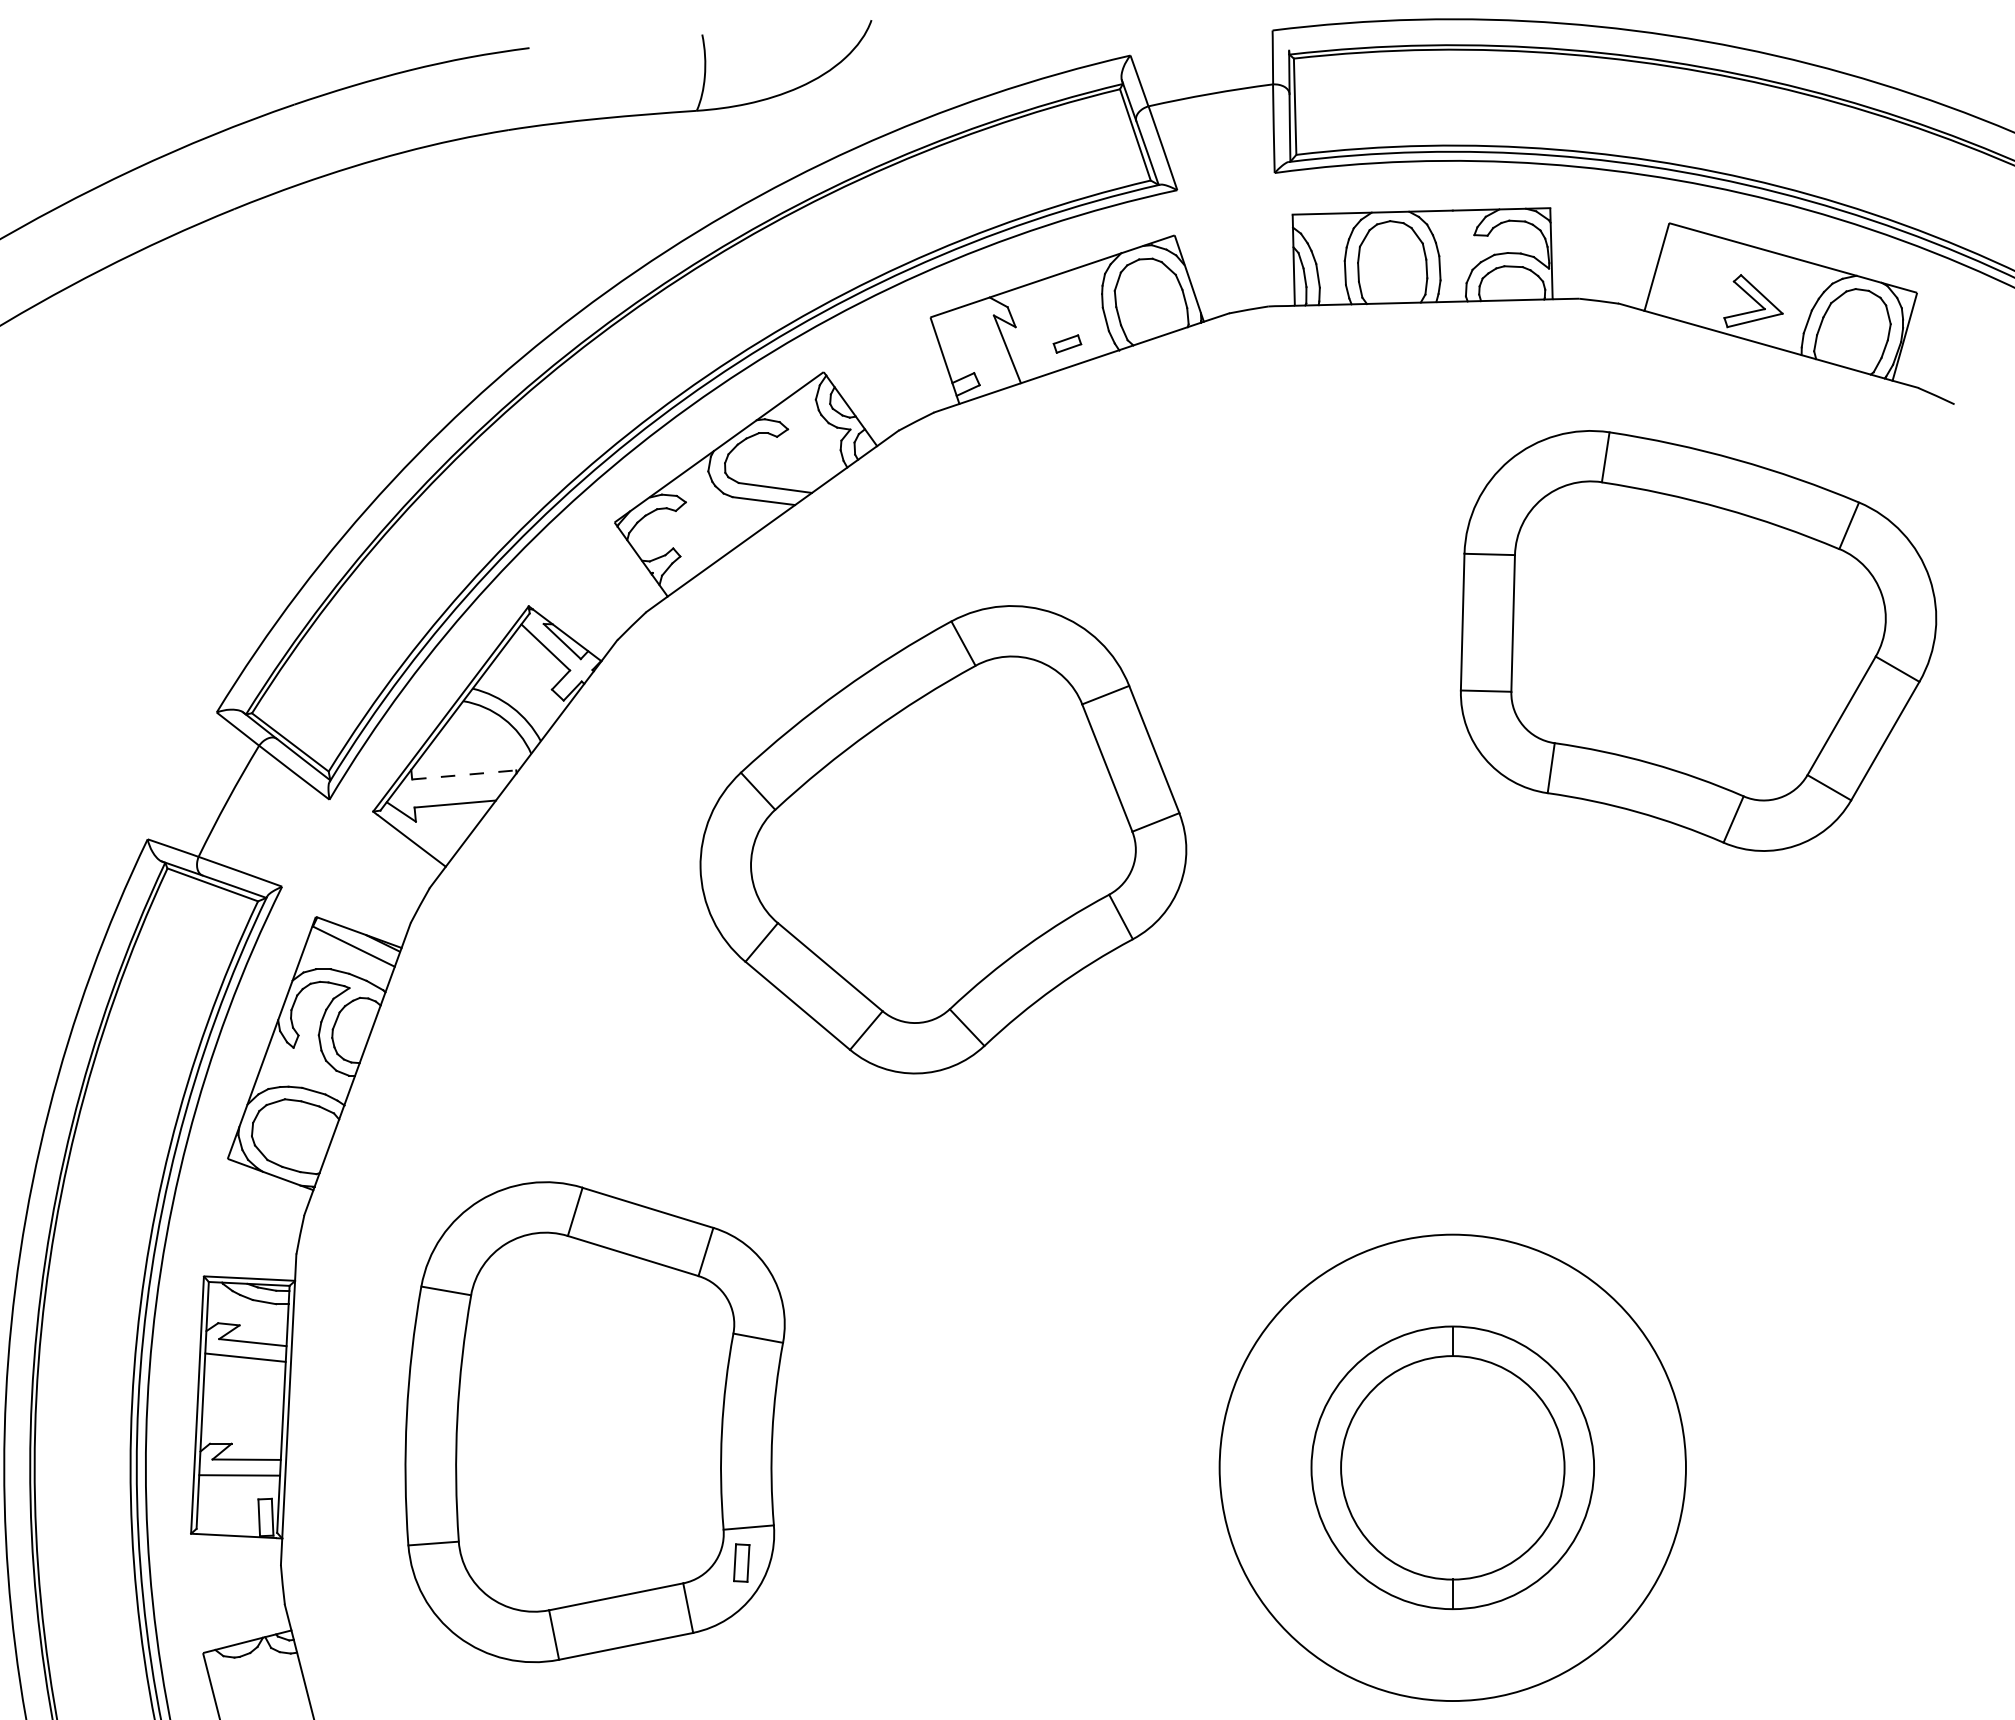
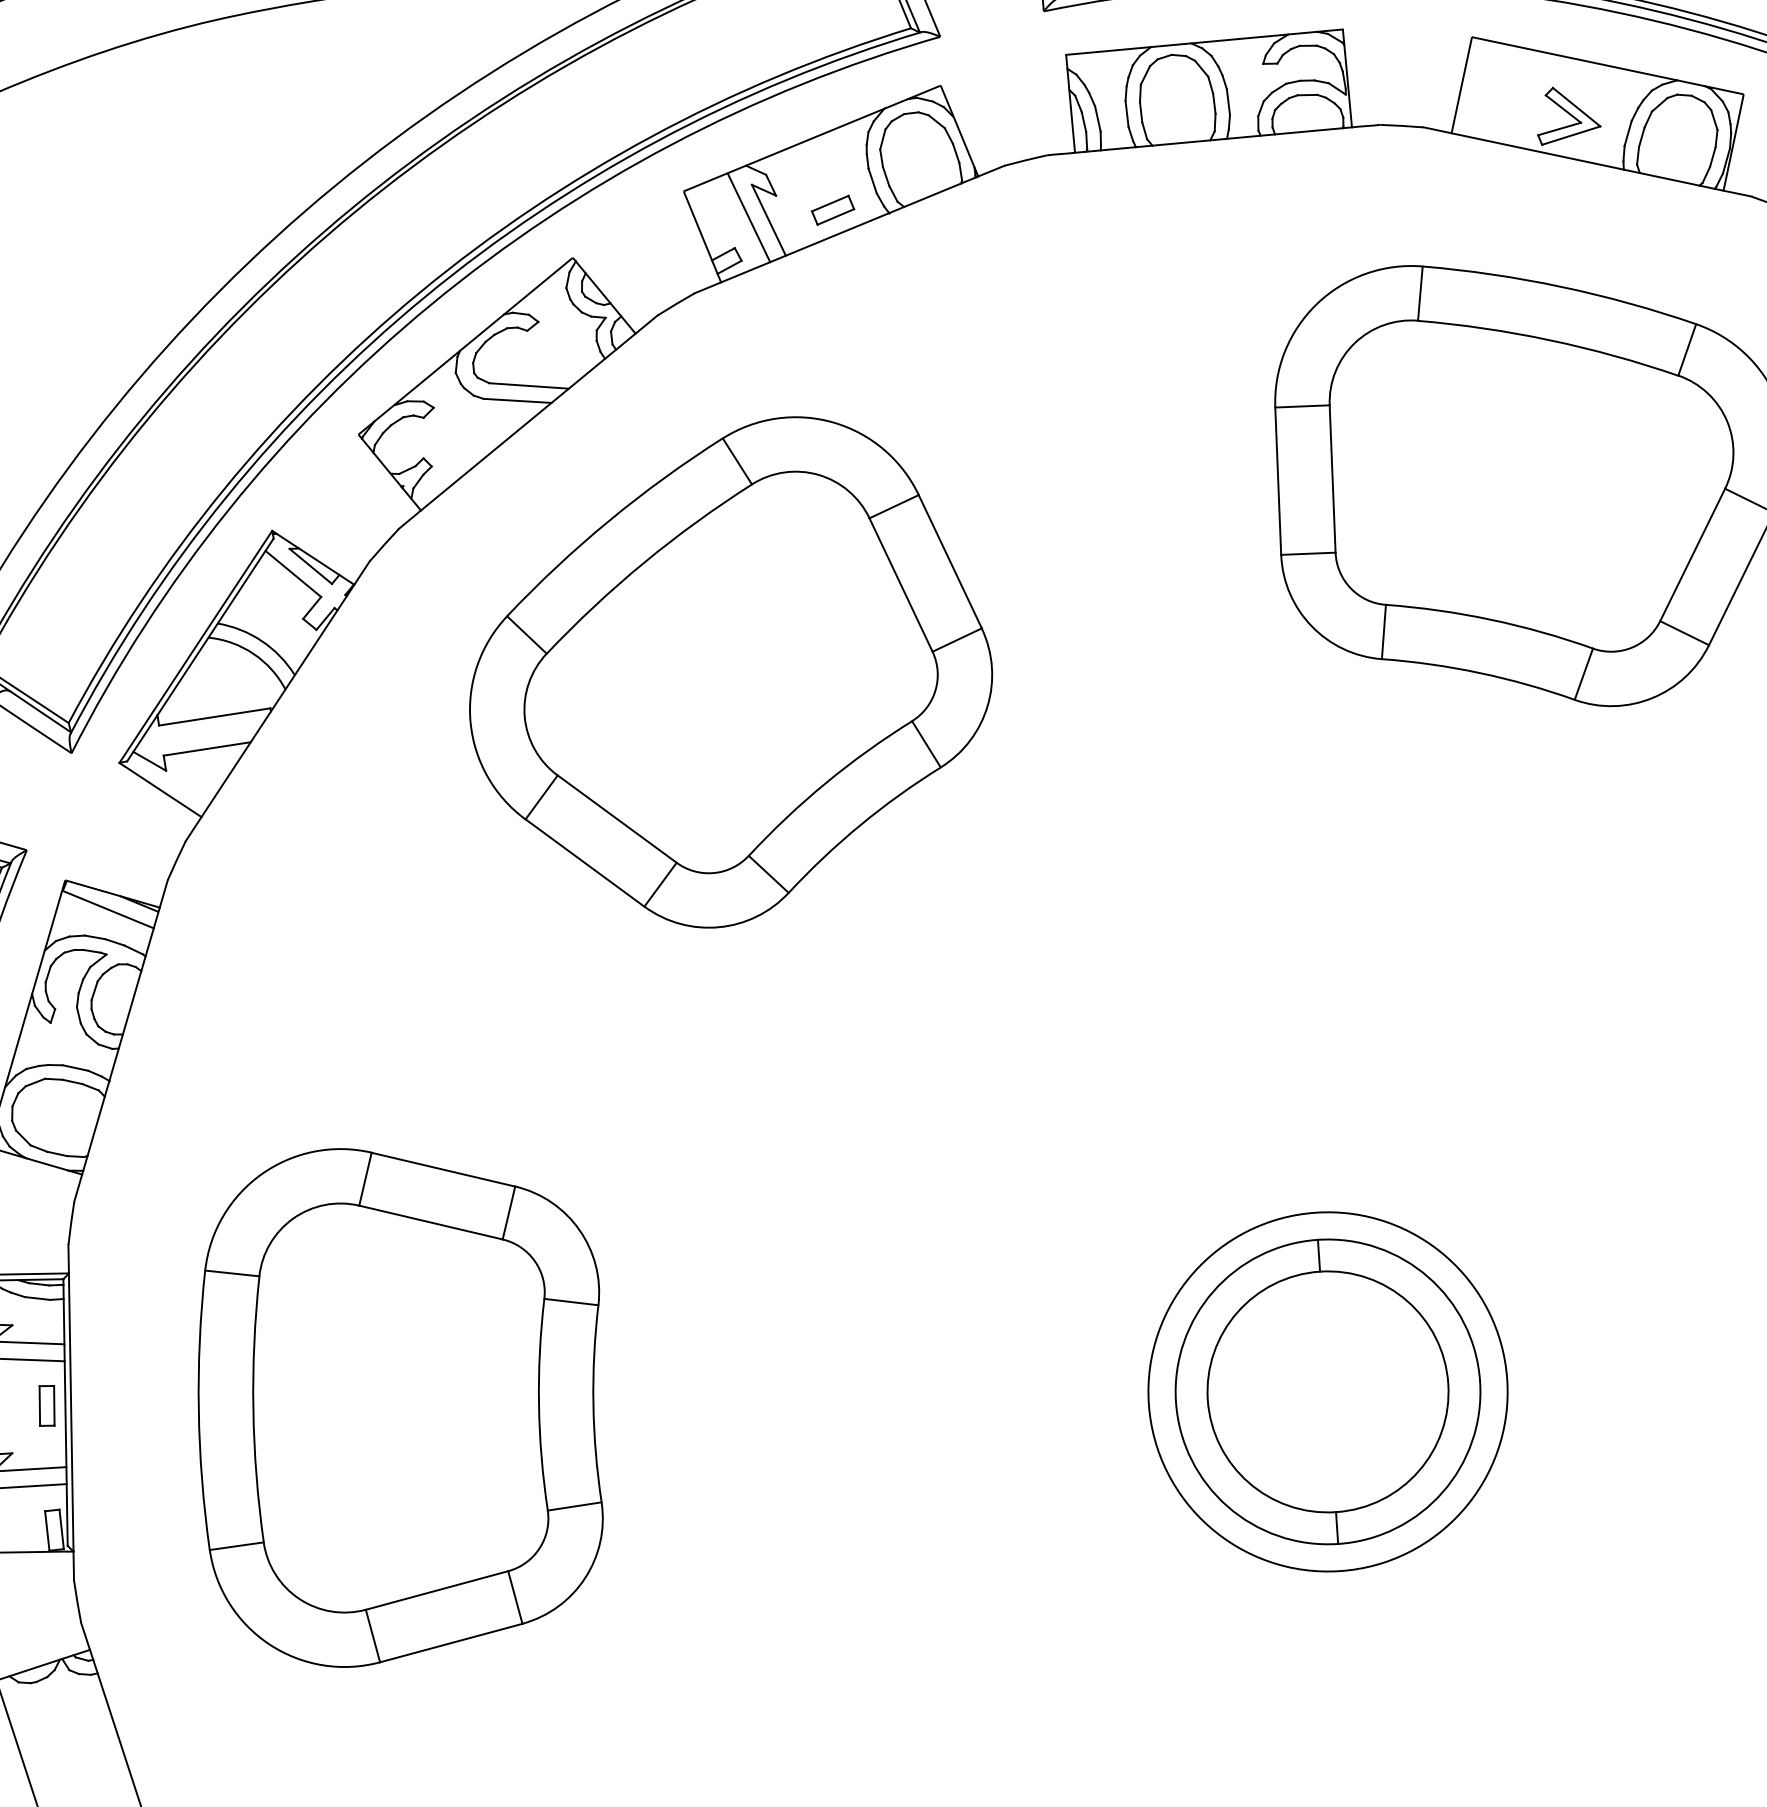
part: (1067, 343) -> (833, 209), size x1.43
line: (989, 345) -> (749, 217), added
line: (464, 774) -> (215, 716), dashed -> solid
part: (943, 839) -> (729, 673), moved
circle: (1452, 1467) -> (1327, 1391), size x0.71
part: (741, 1562) -> (46, 1405), moved

